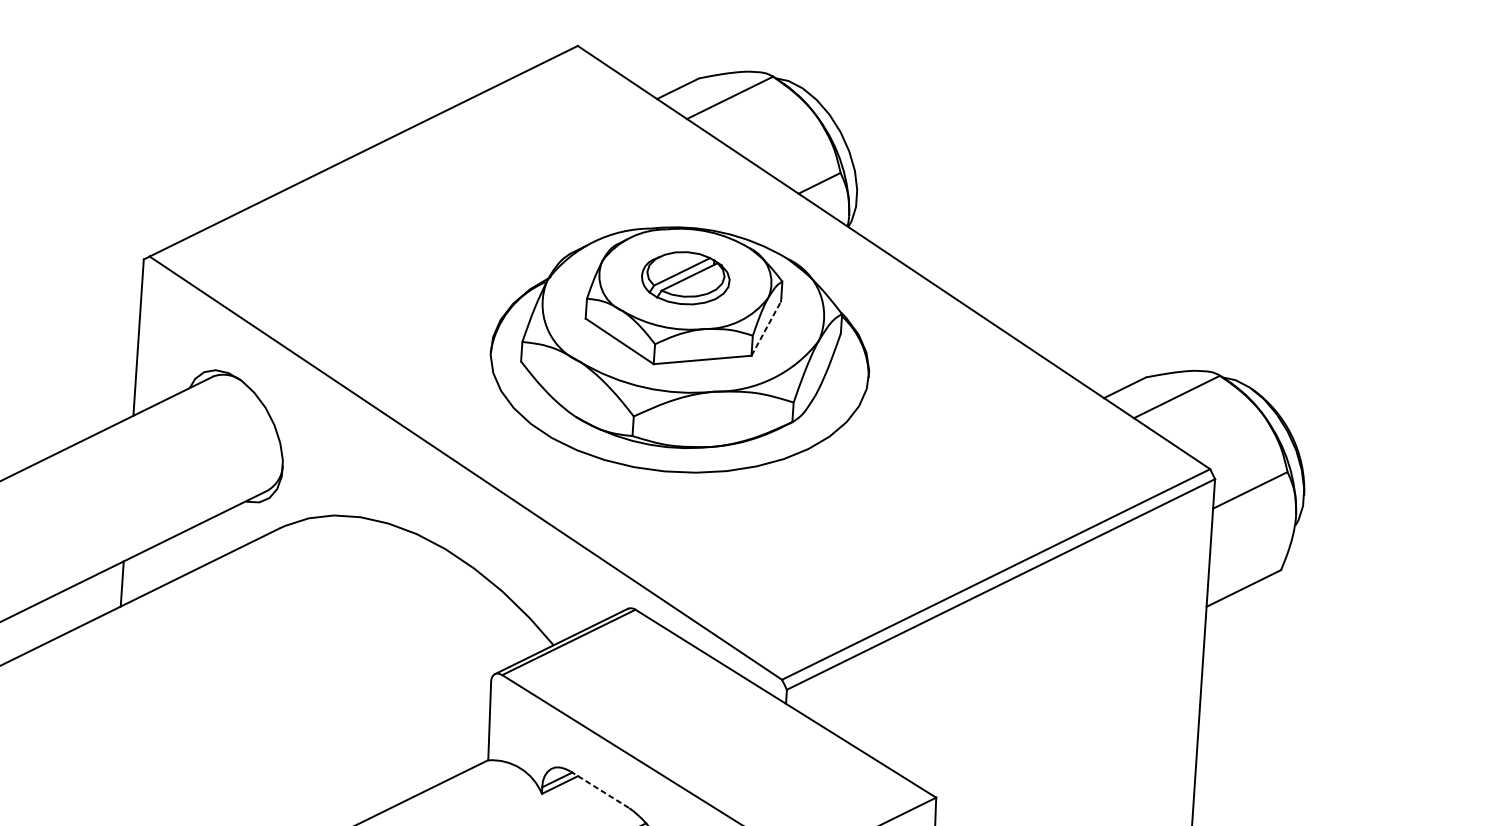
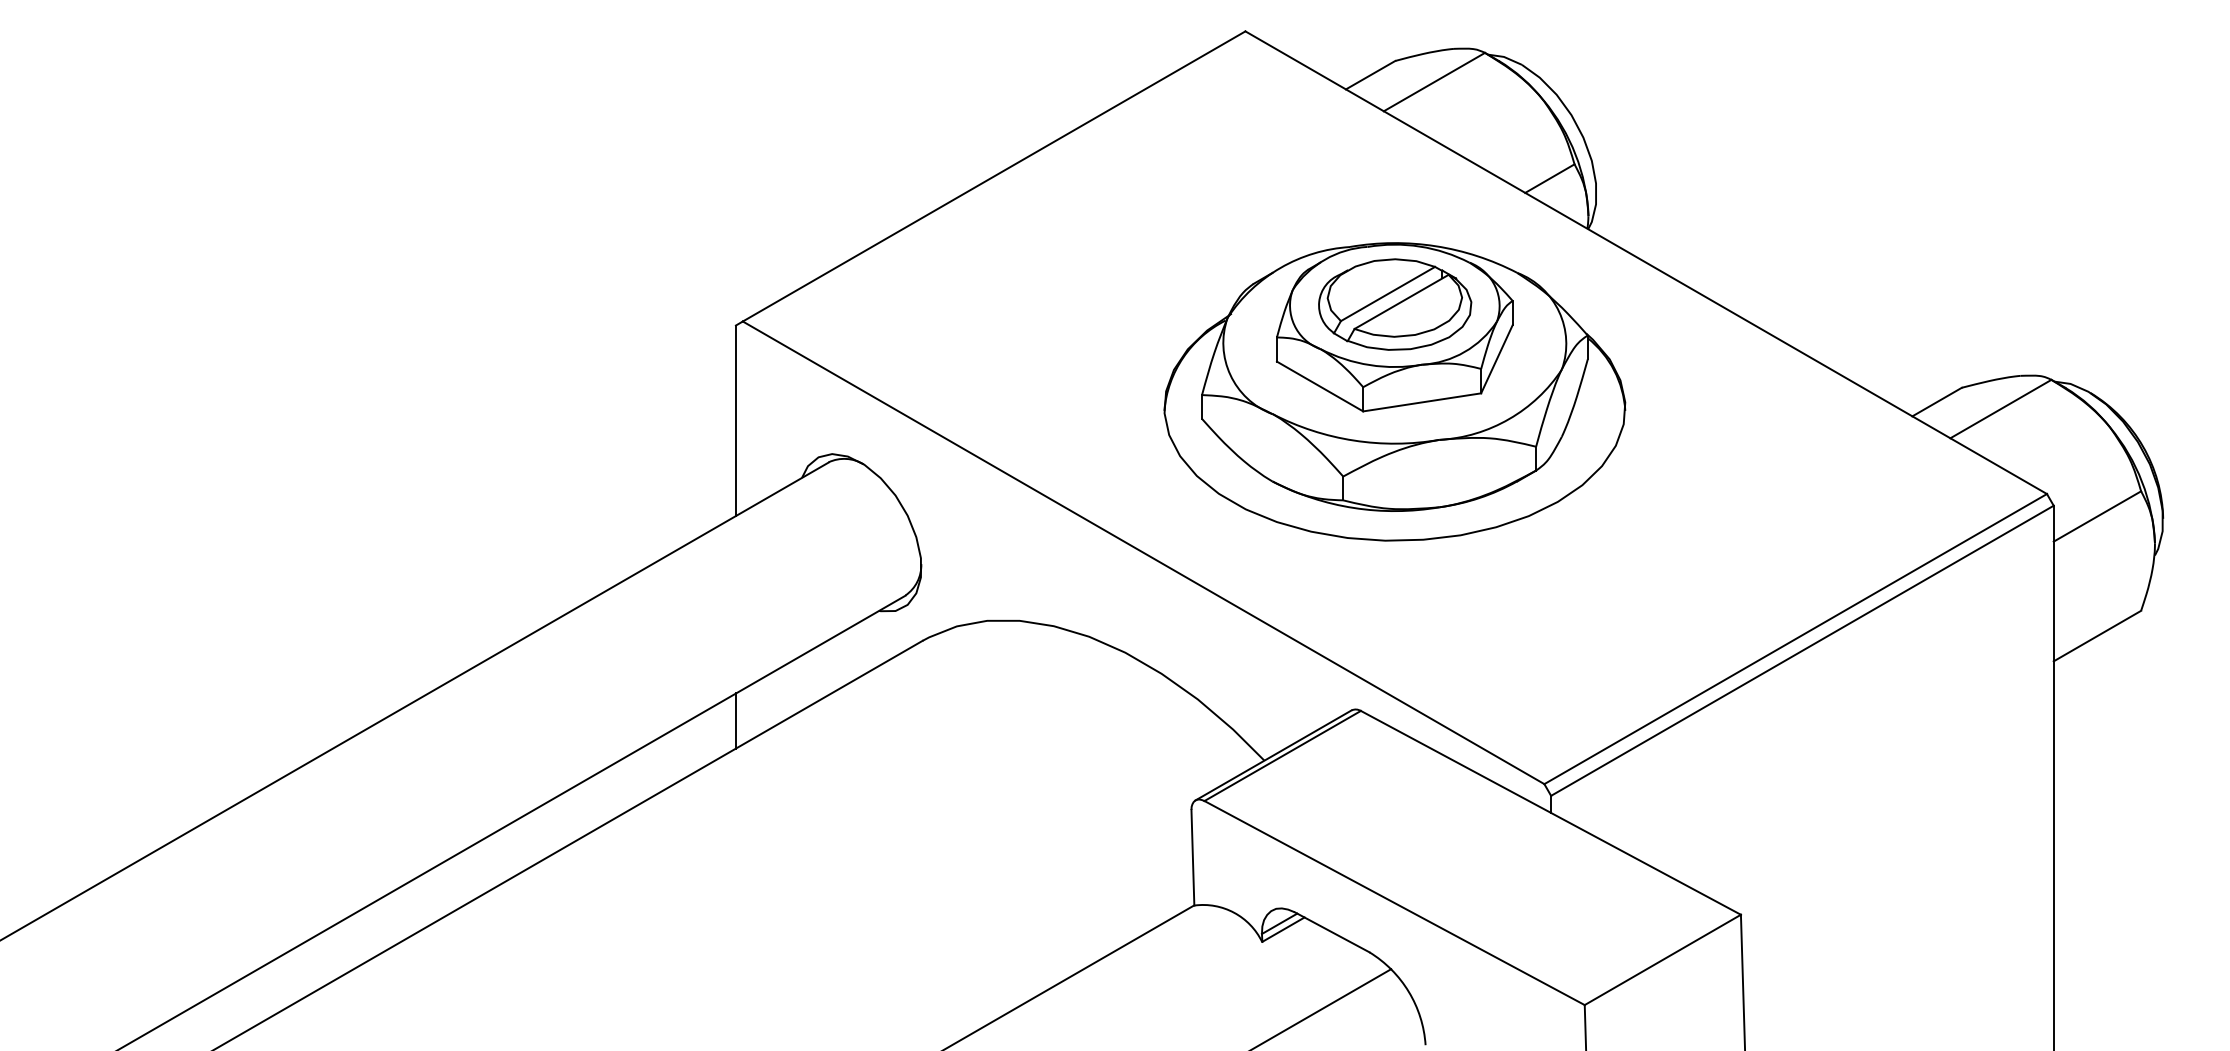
part: (686, 278) -> (1395, 304), size x1.43
line: (765, 328) -> (1496, 359), dashed -> solid
line: (600, 789) -> (1332, 932), dashed -> solid

